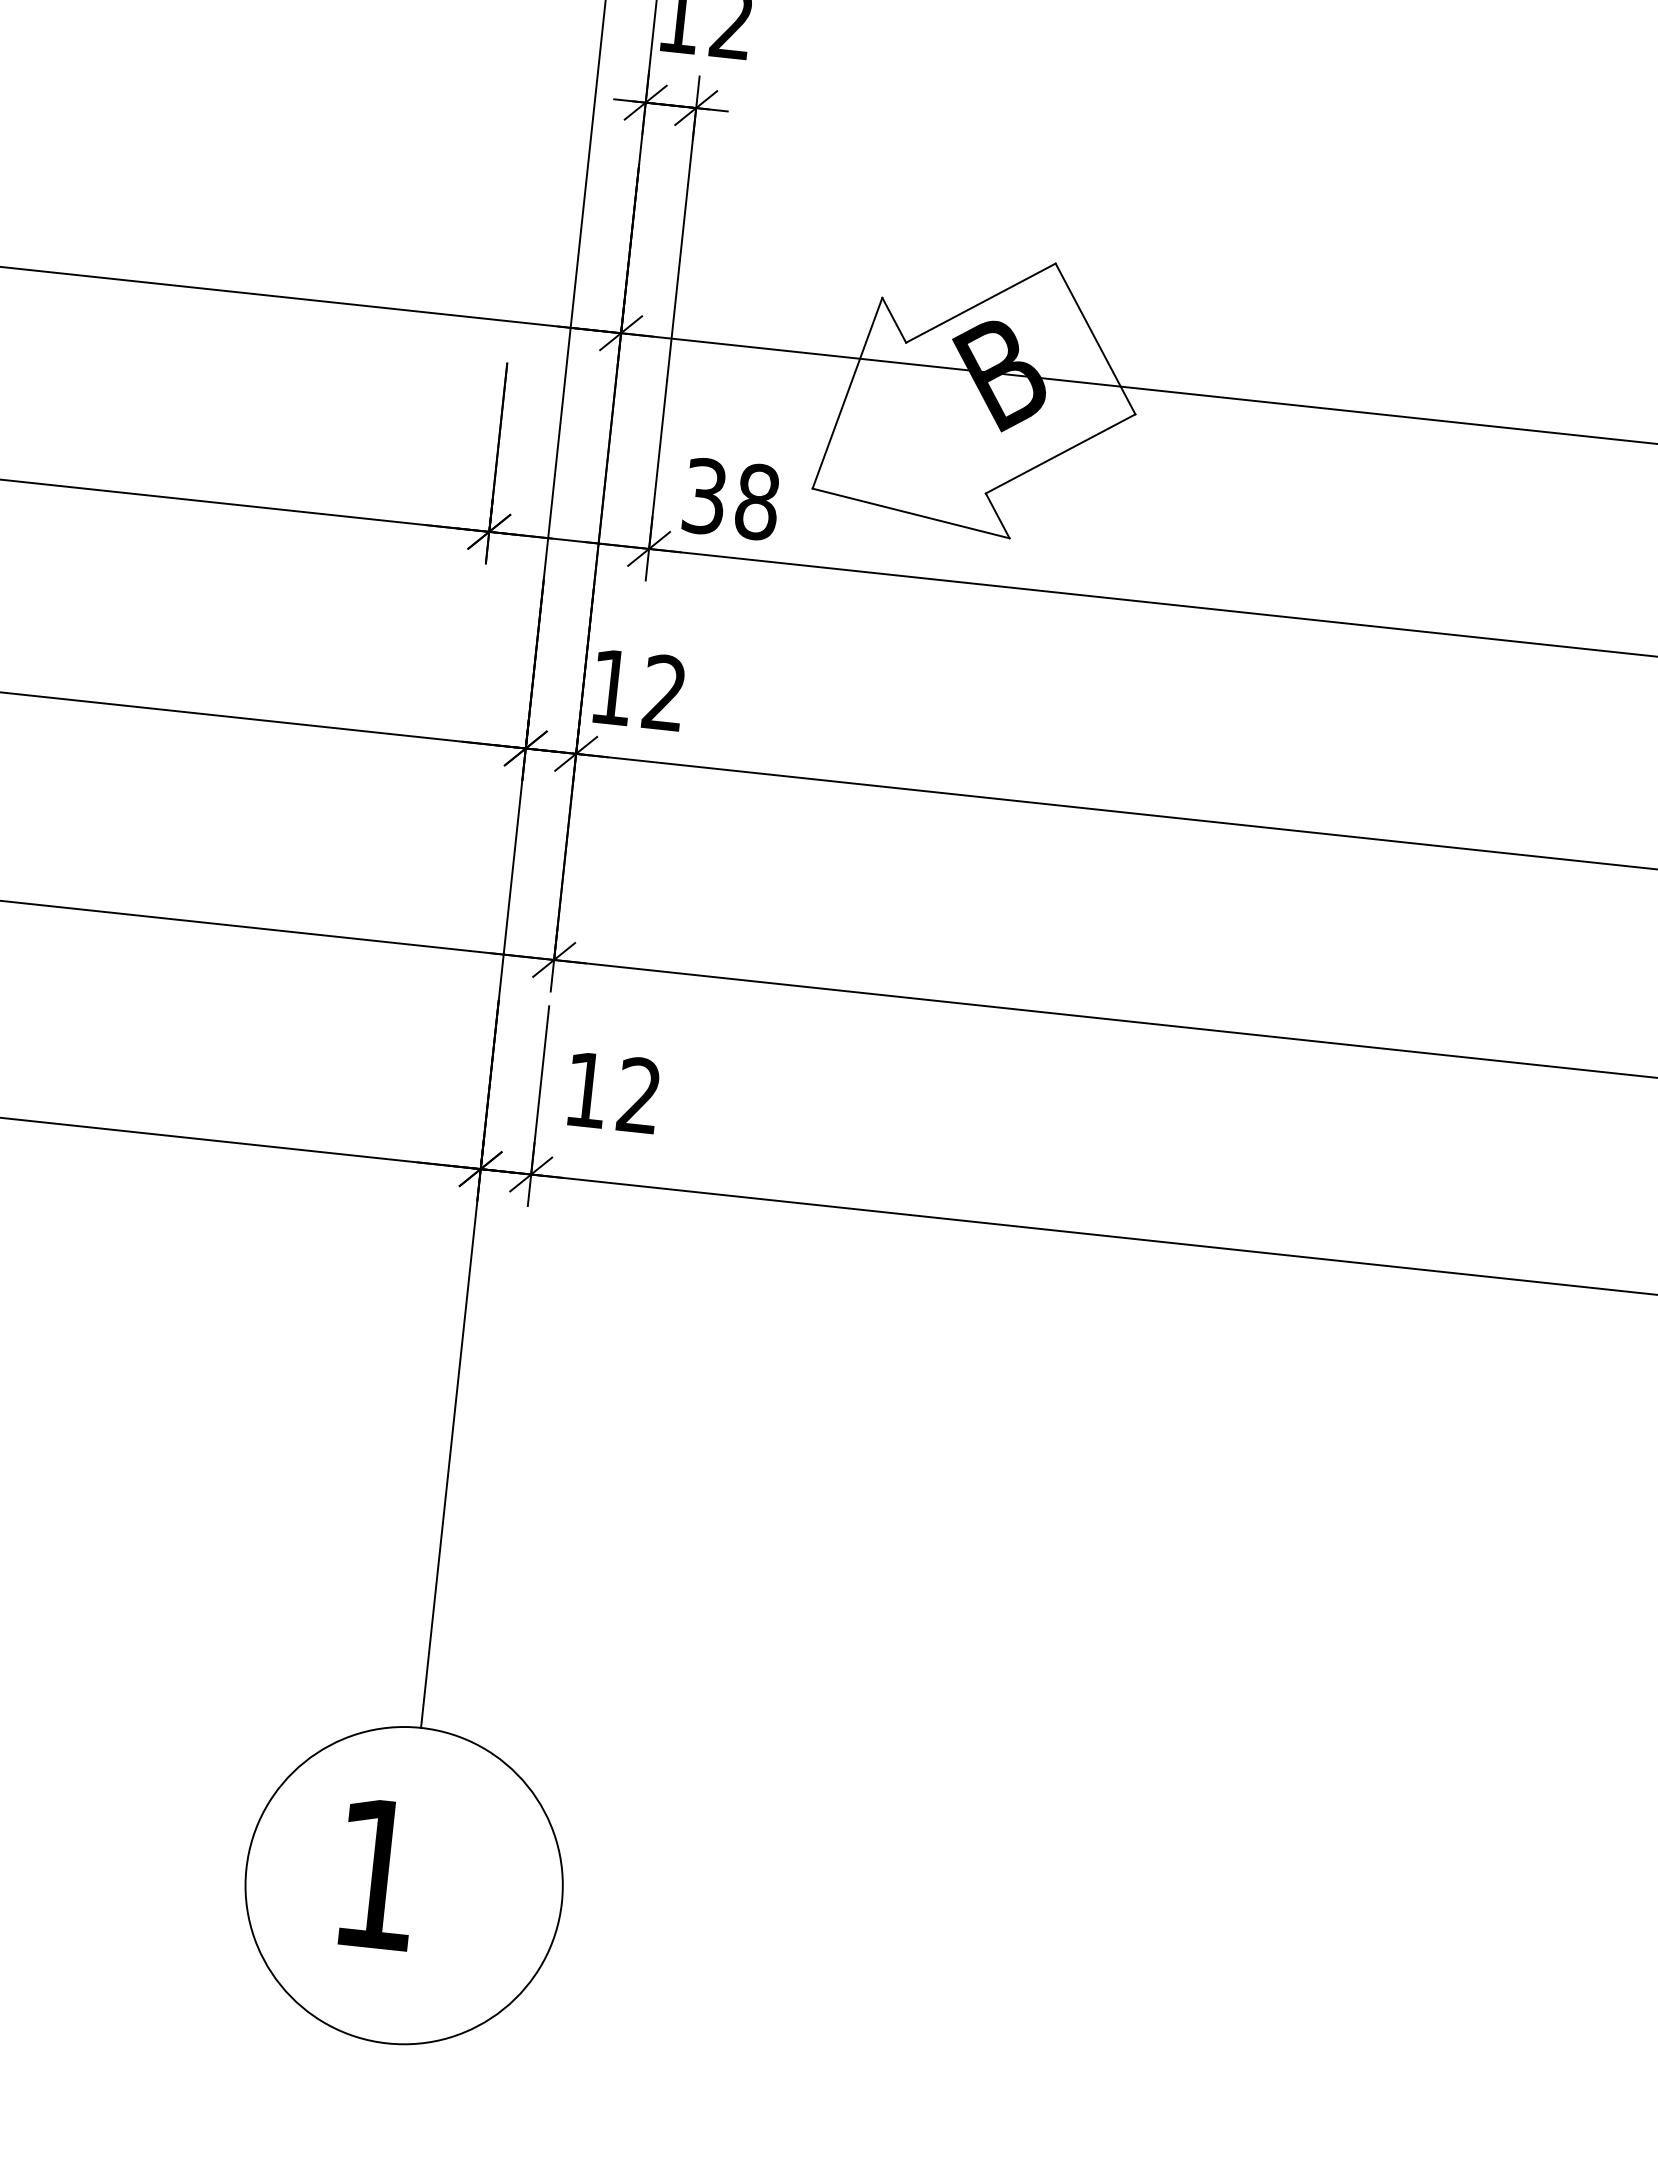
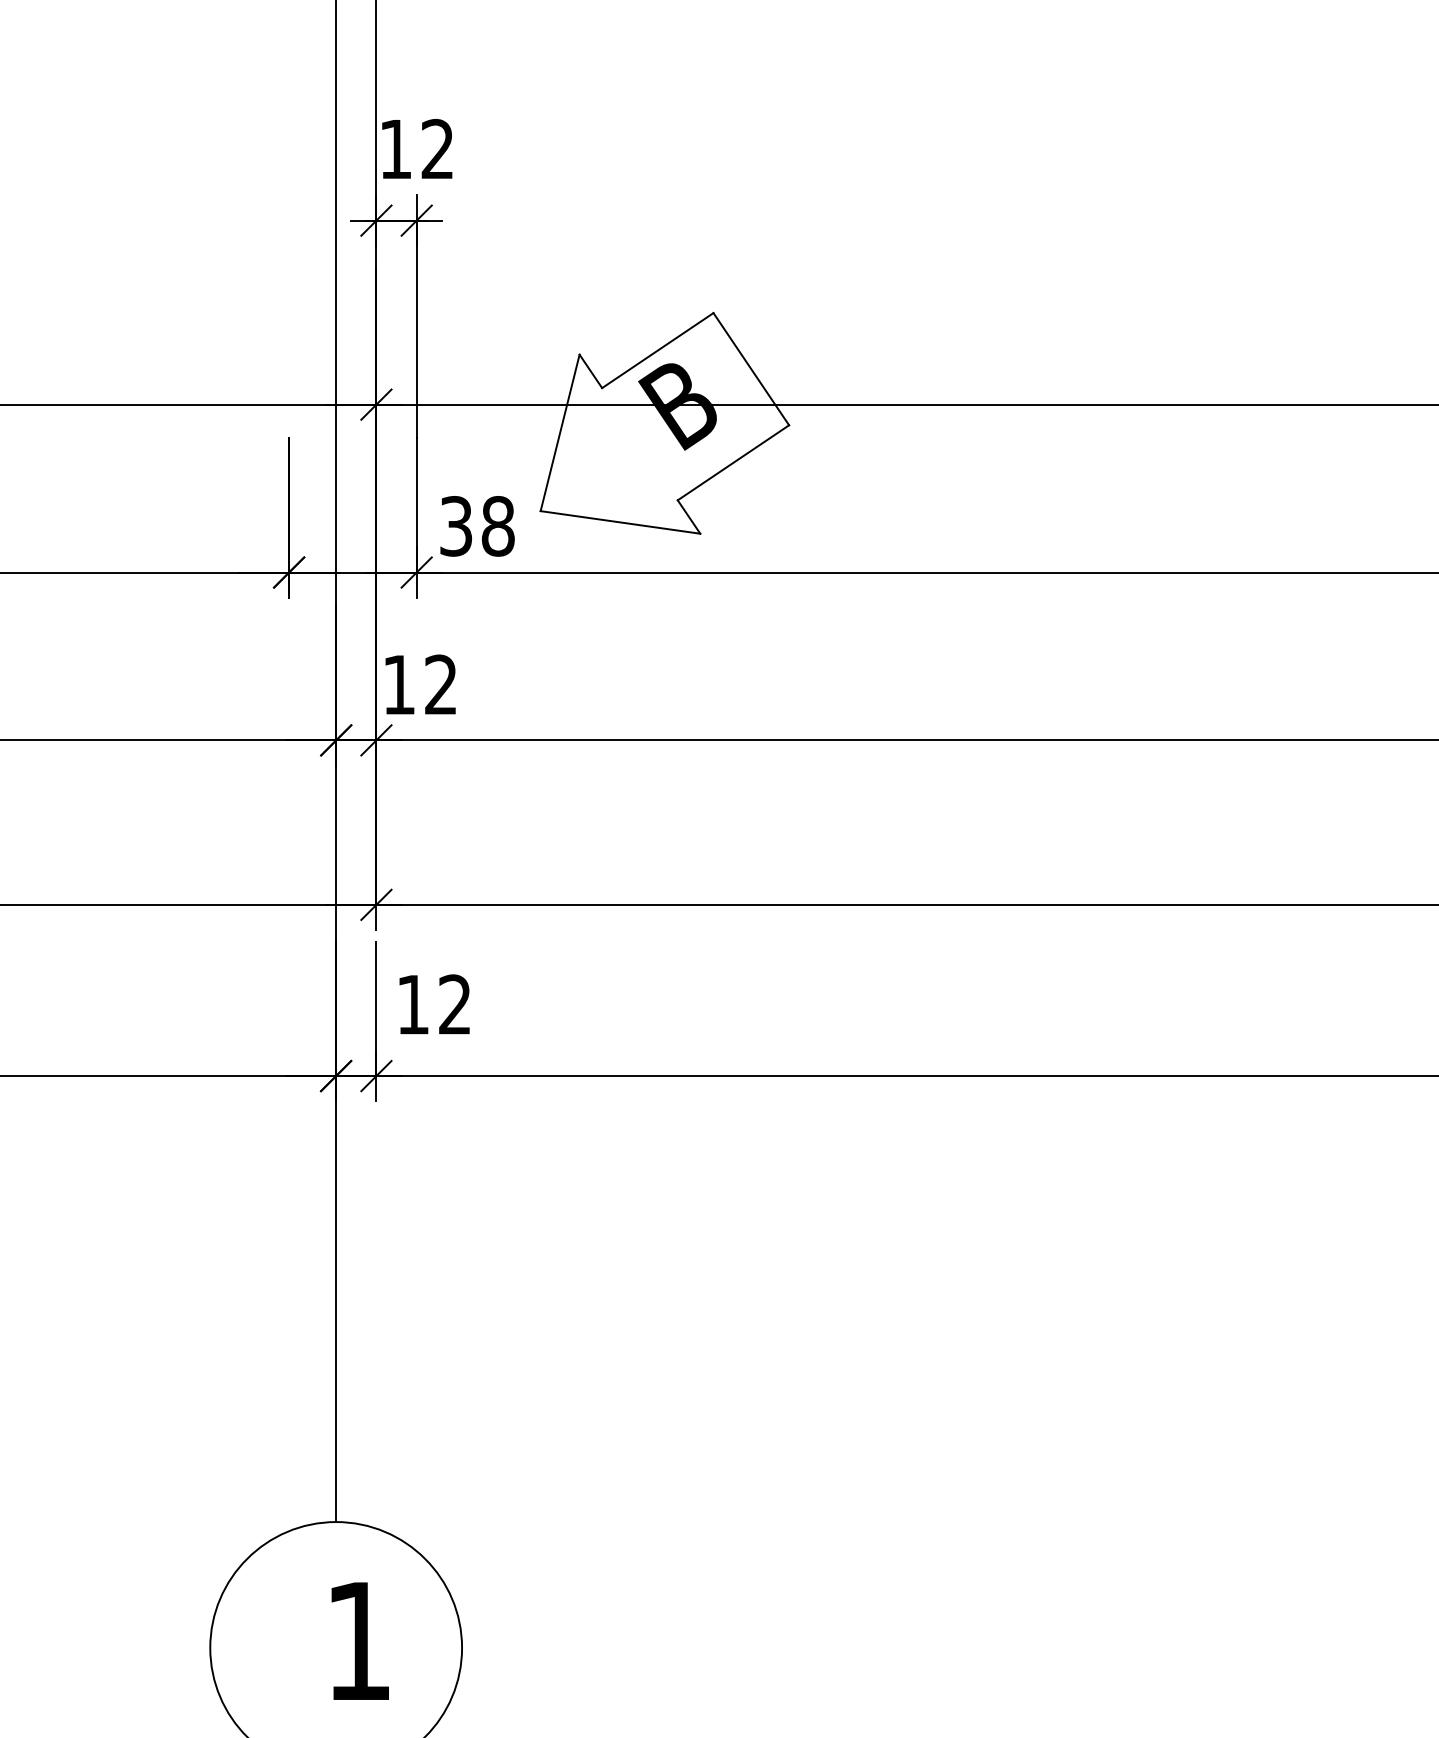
text: (378, 1873) -> (359, 1640), moved

